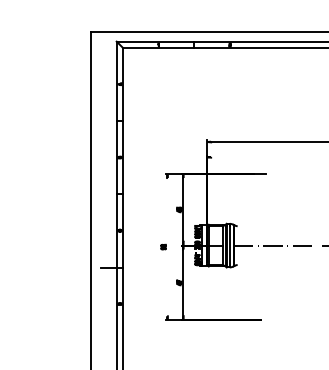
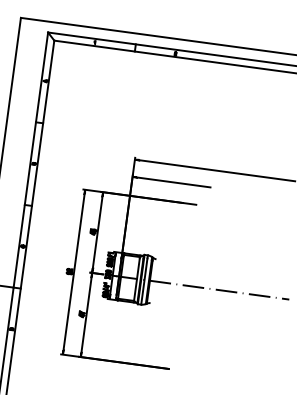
line: (243, 157) -> (173, 182), added
line: (167, 247) -> (74, 272), added

